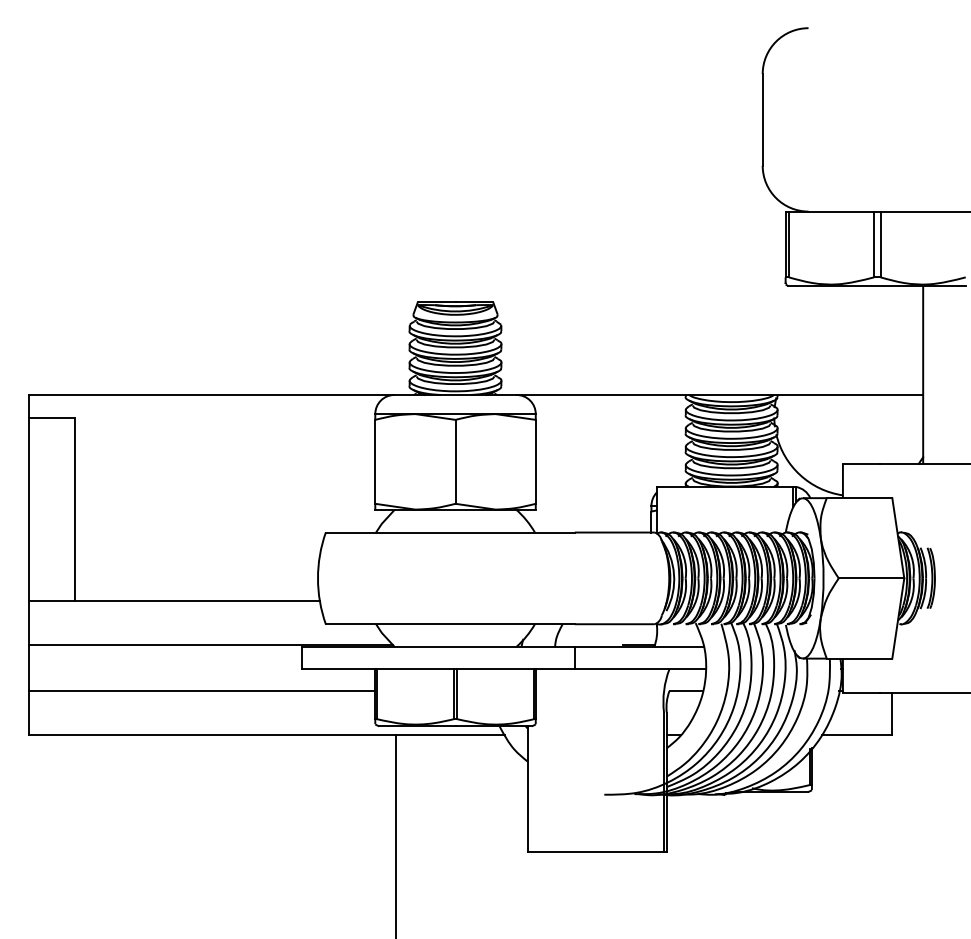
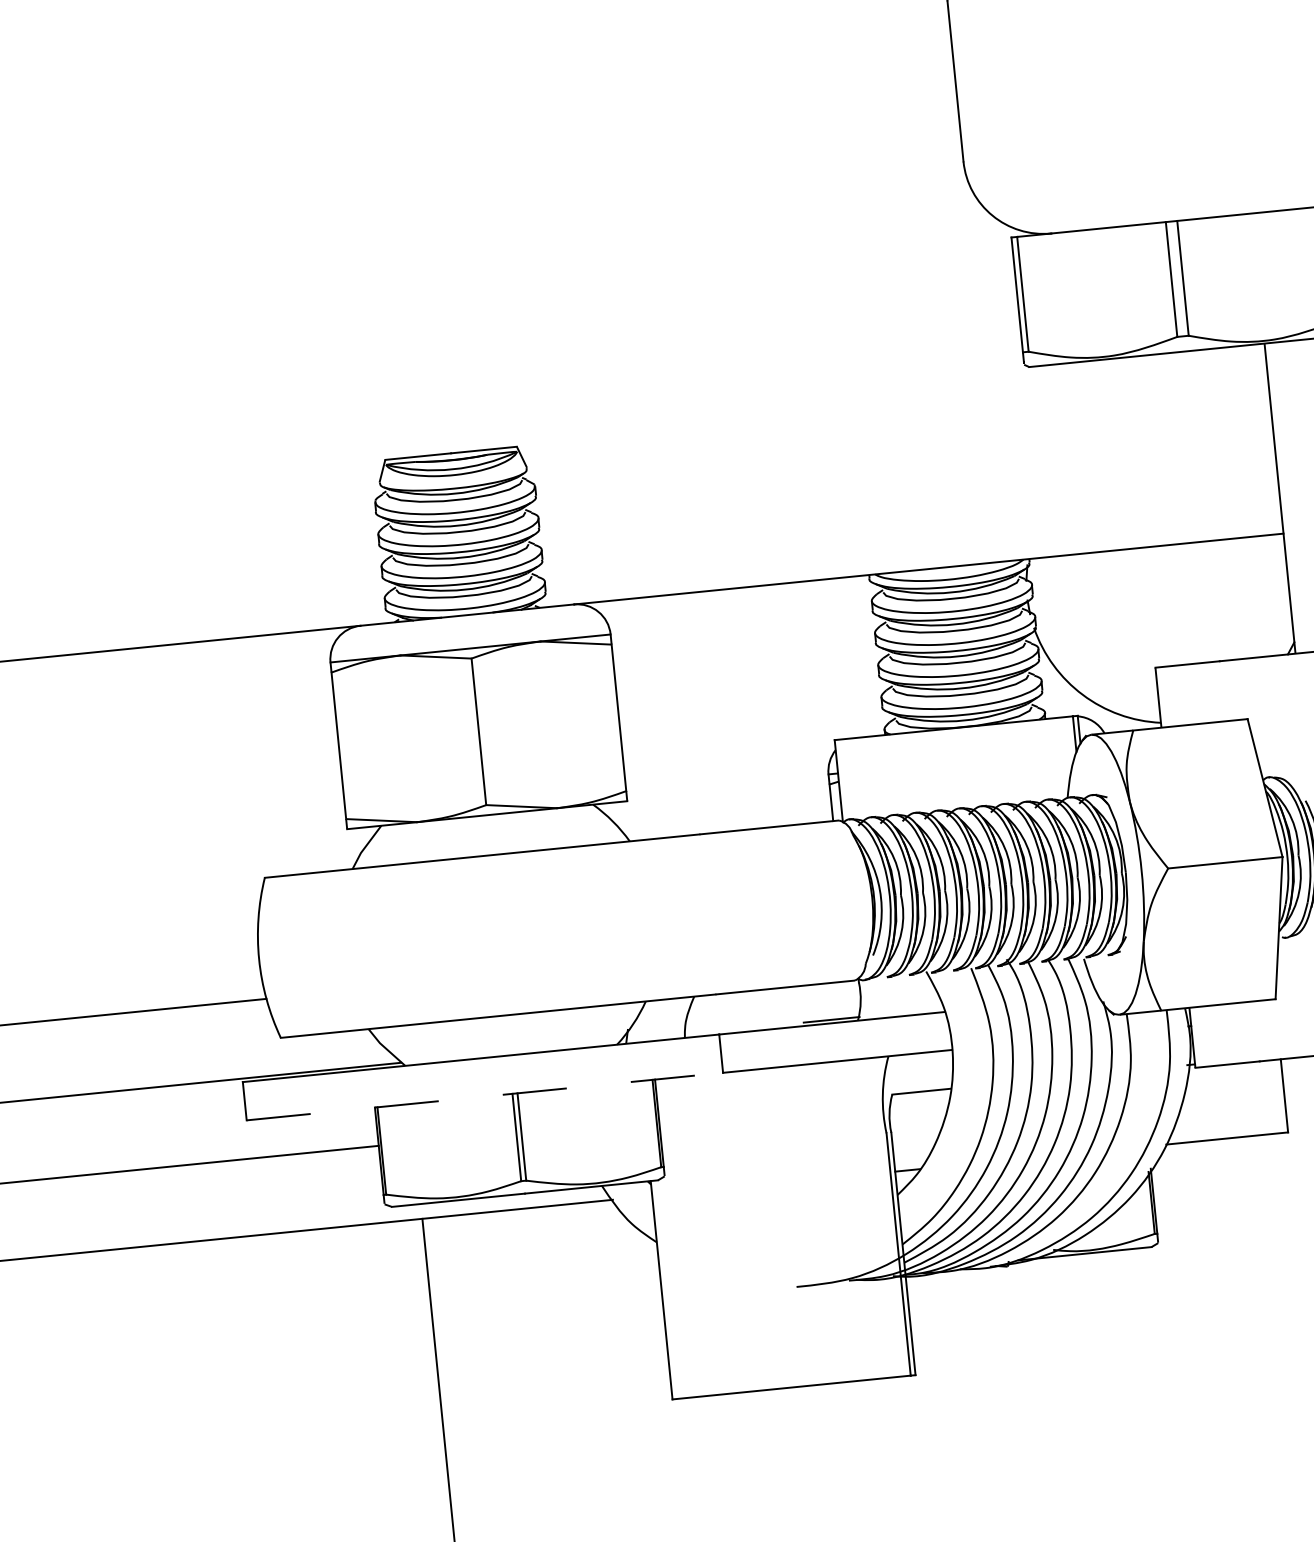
line: (438, 669) -> (485, 1097), solid -> dashed

